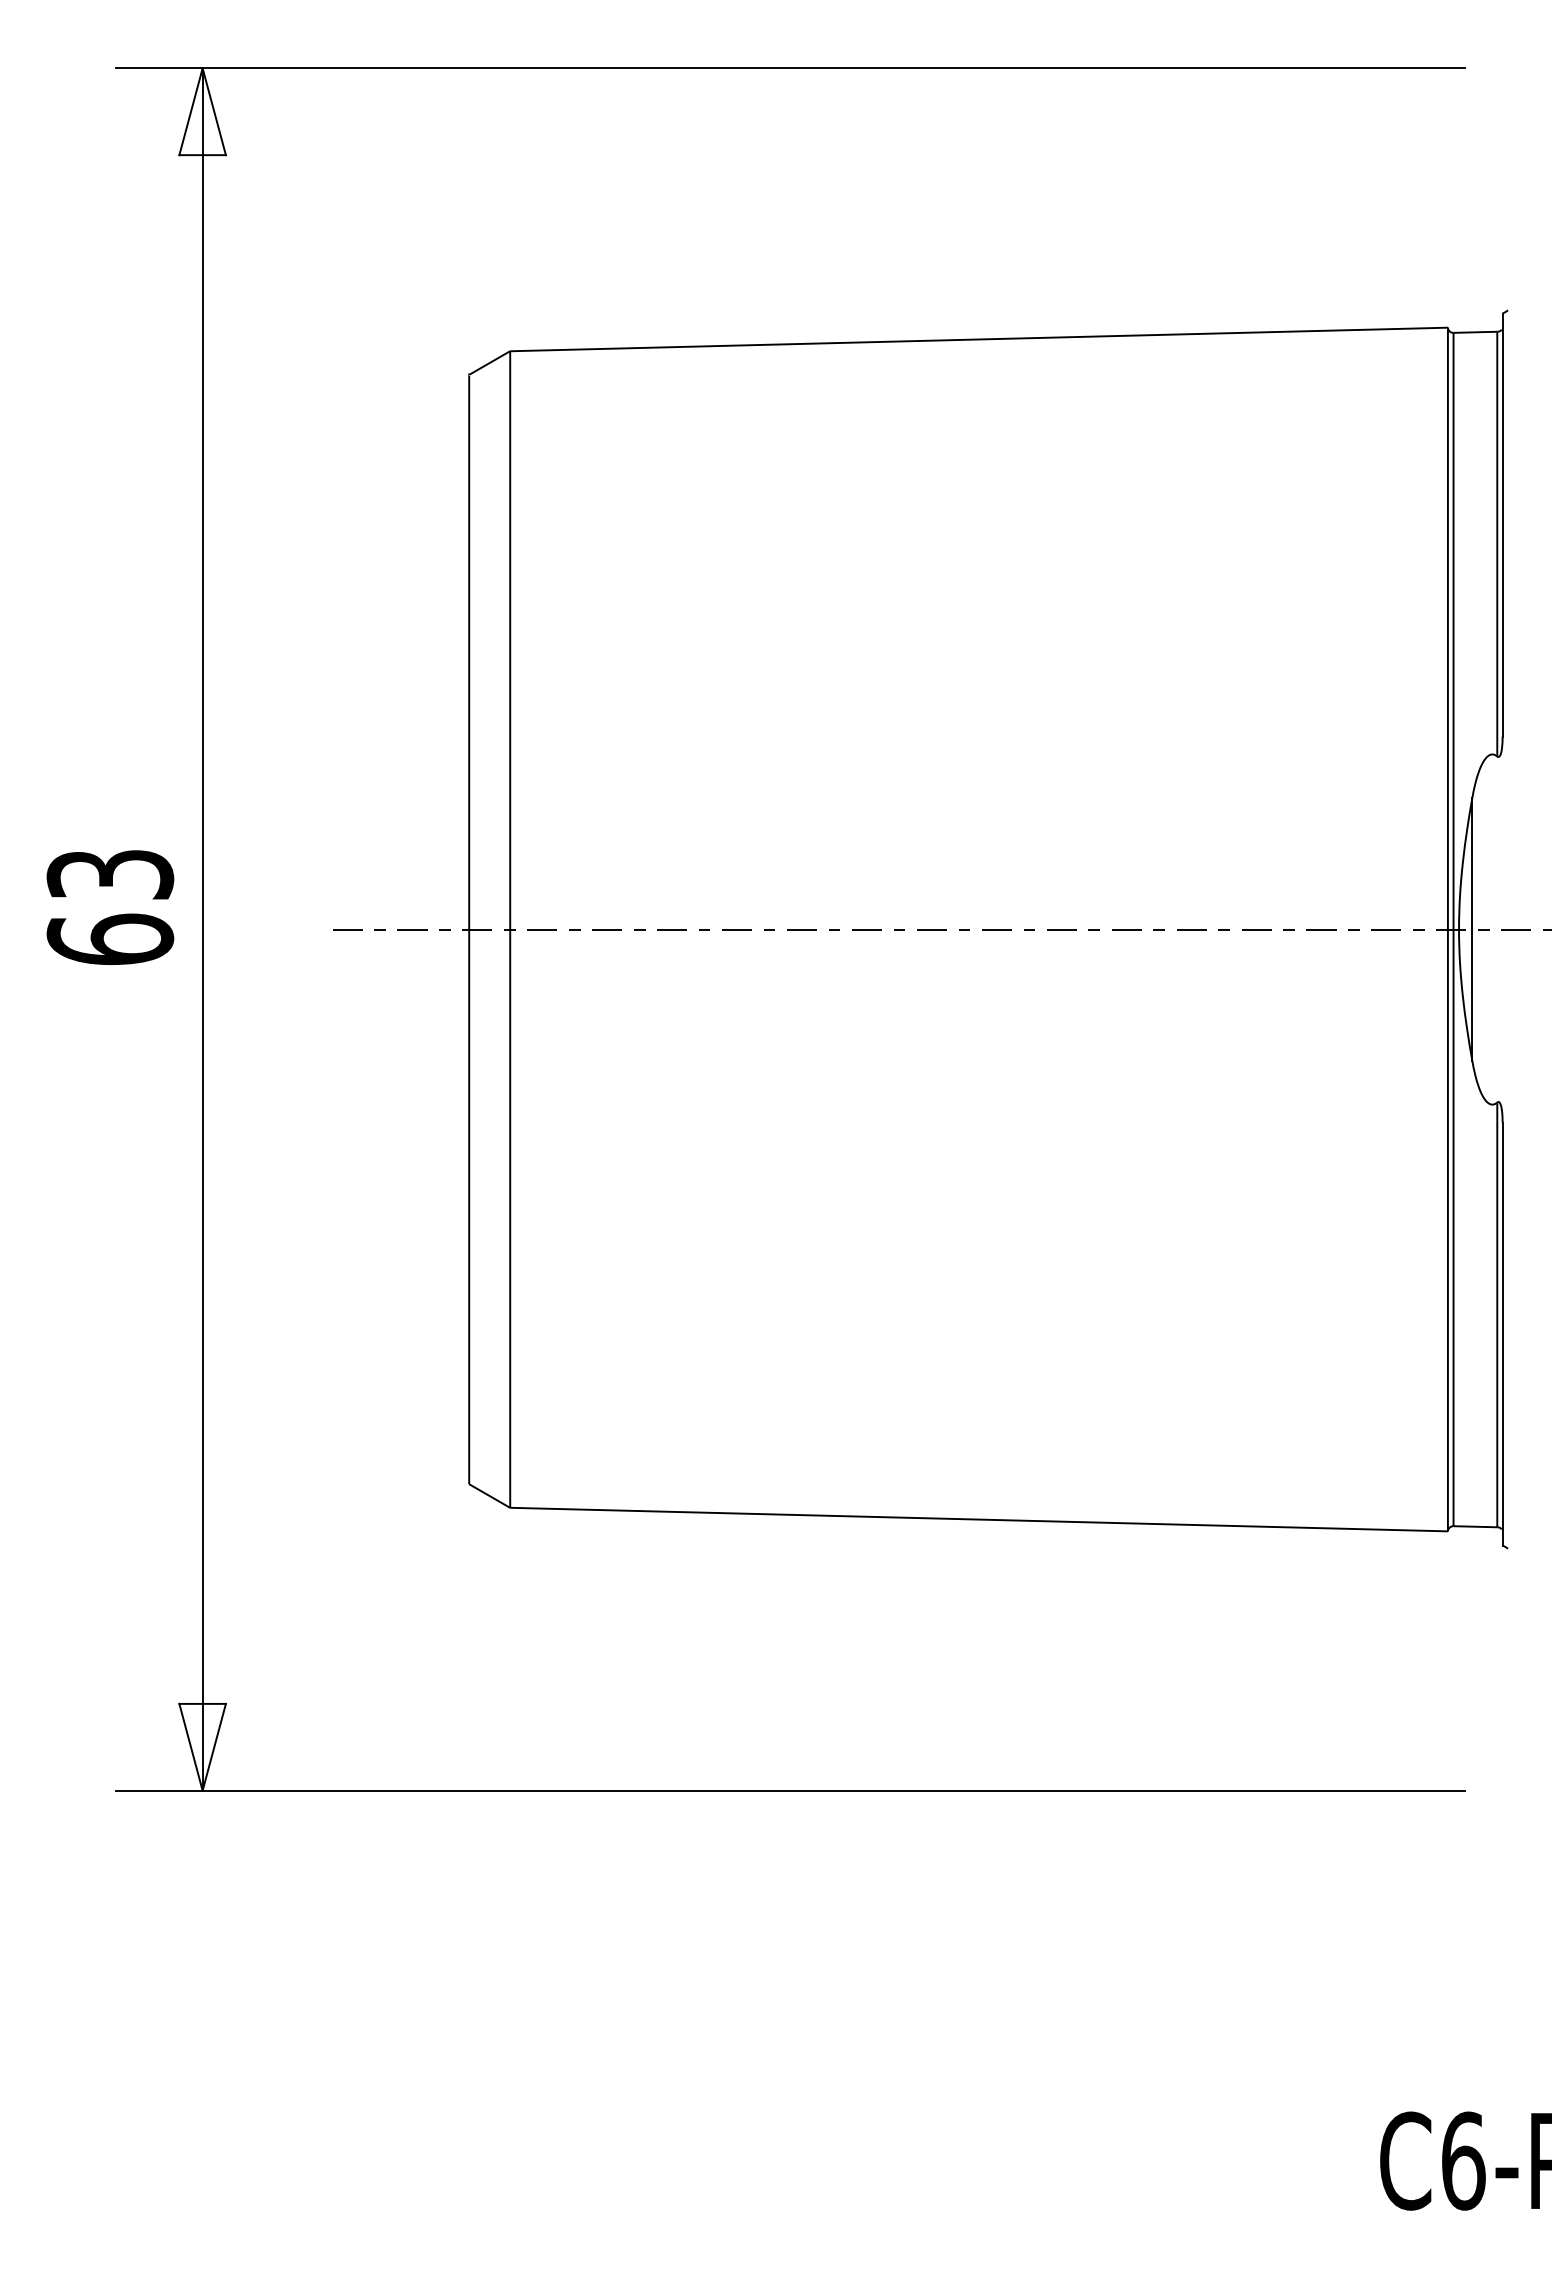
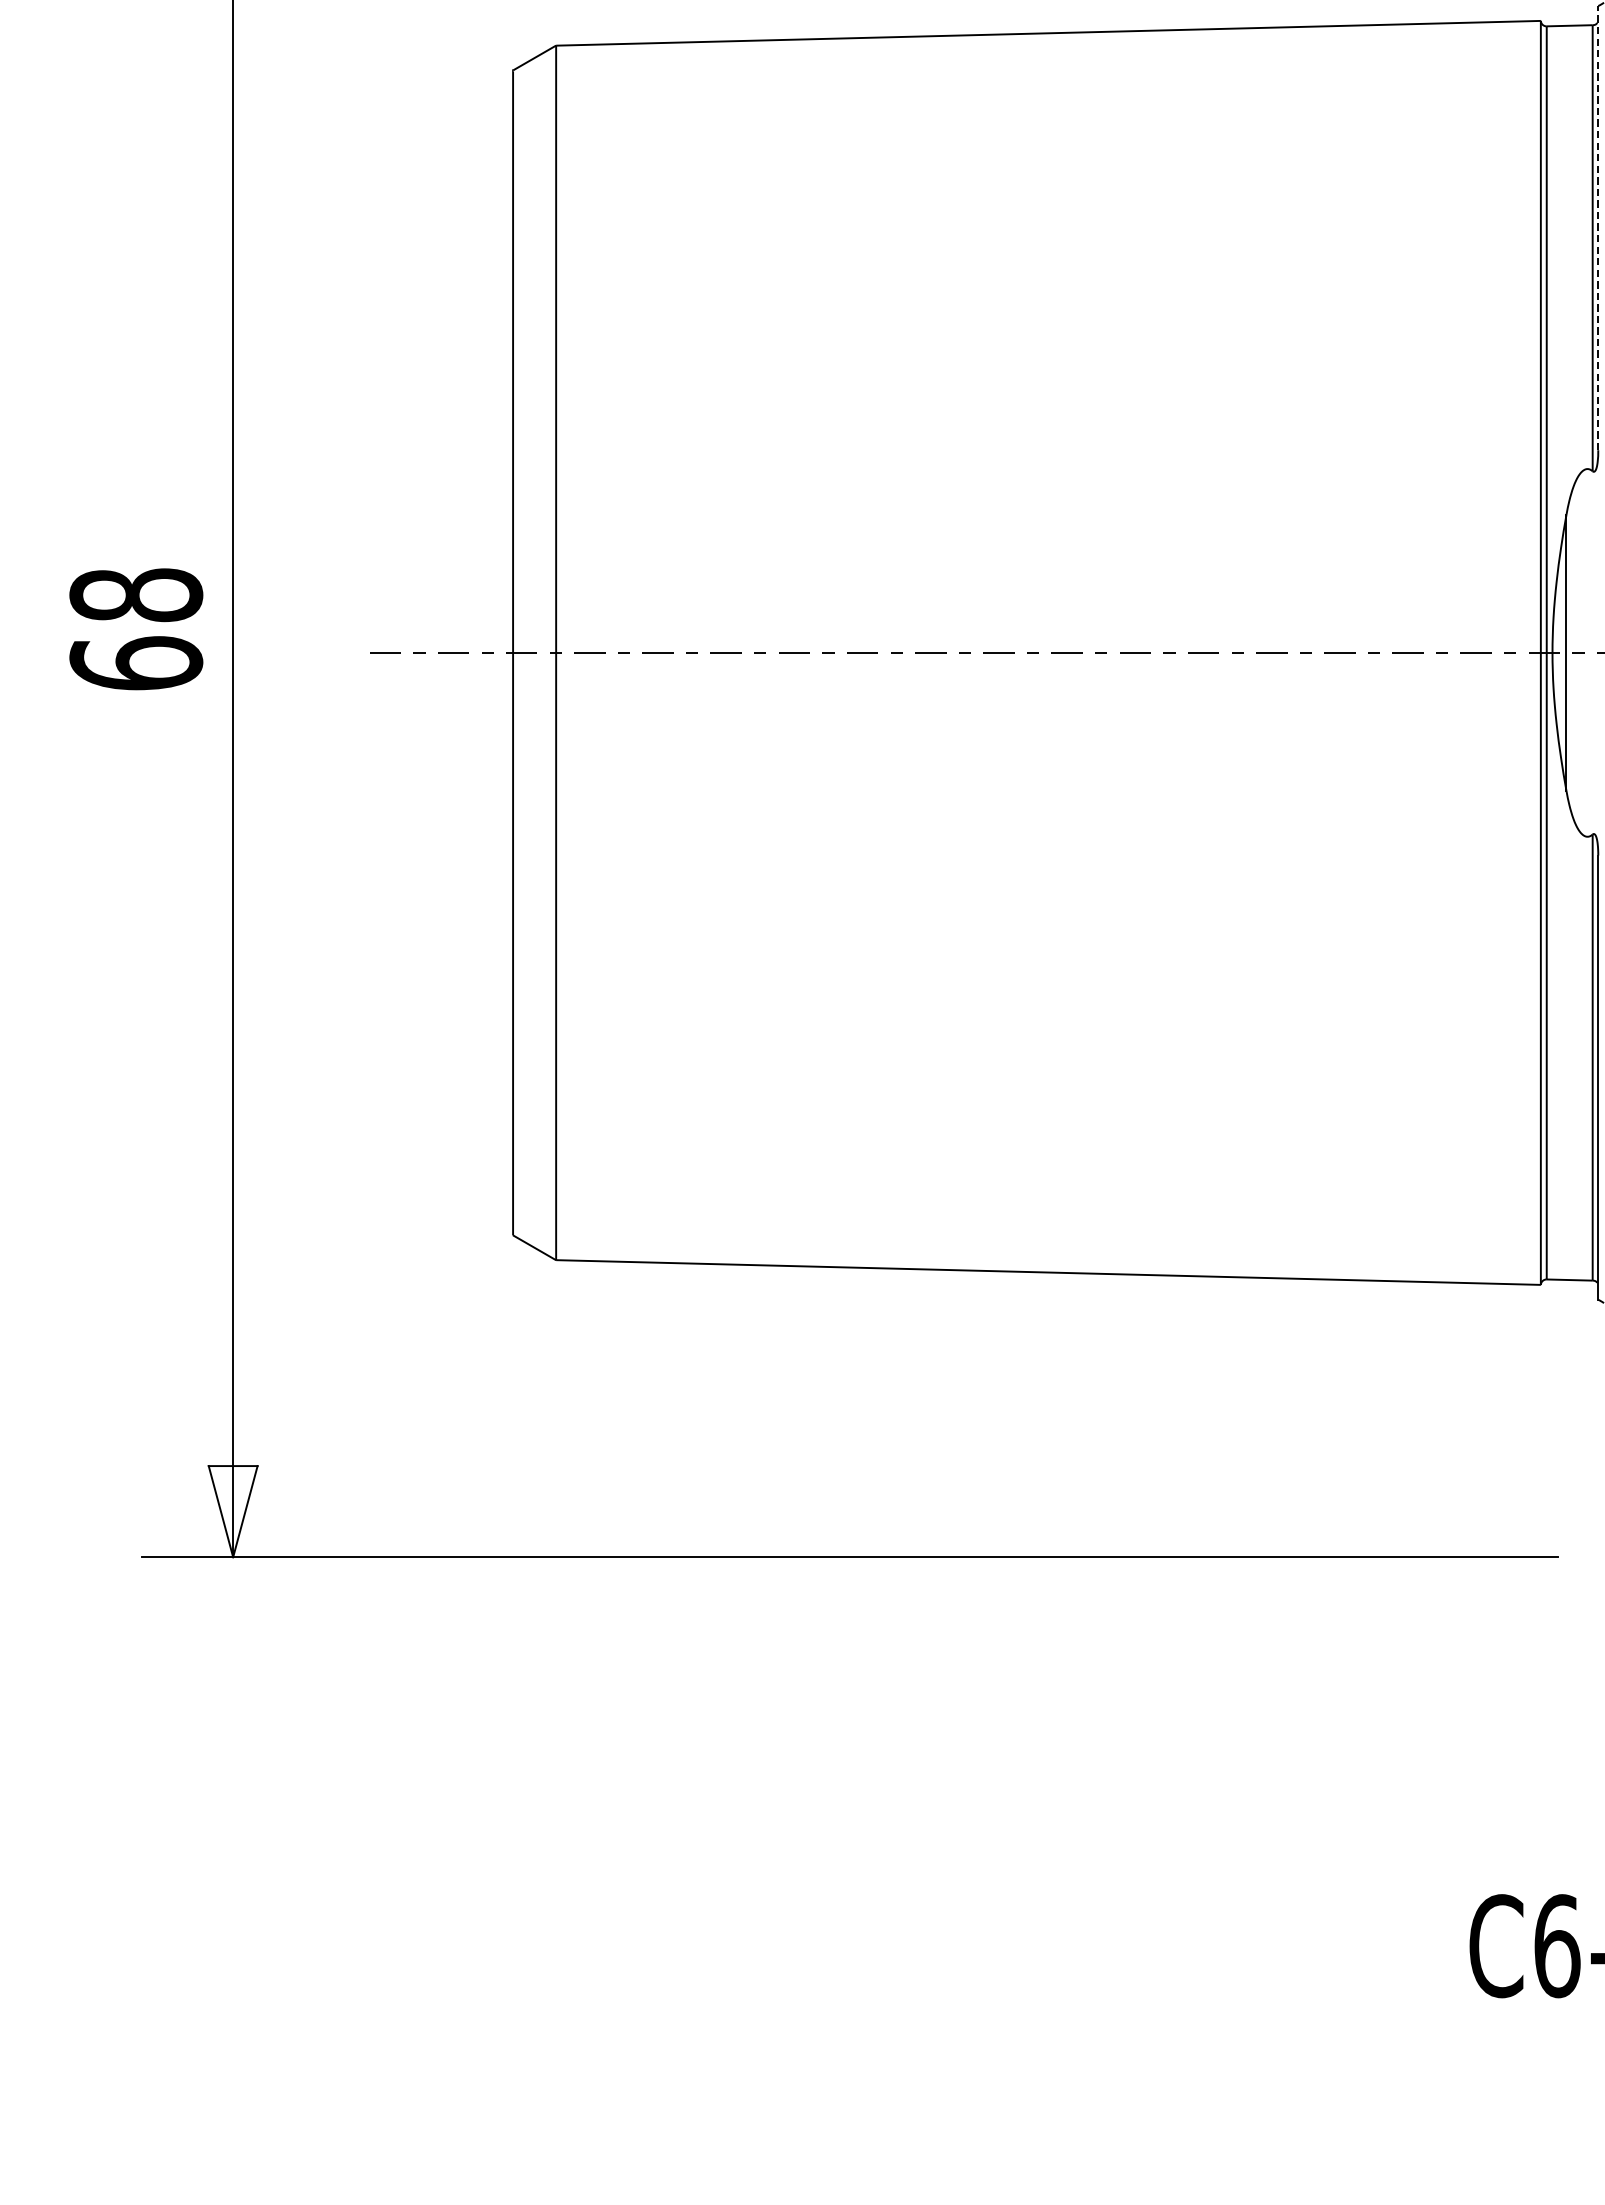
line: (1502, 525) -> (1598, 228), solid -> dashed
text: (110, 874) -> (136, 595), 63 -> 68

